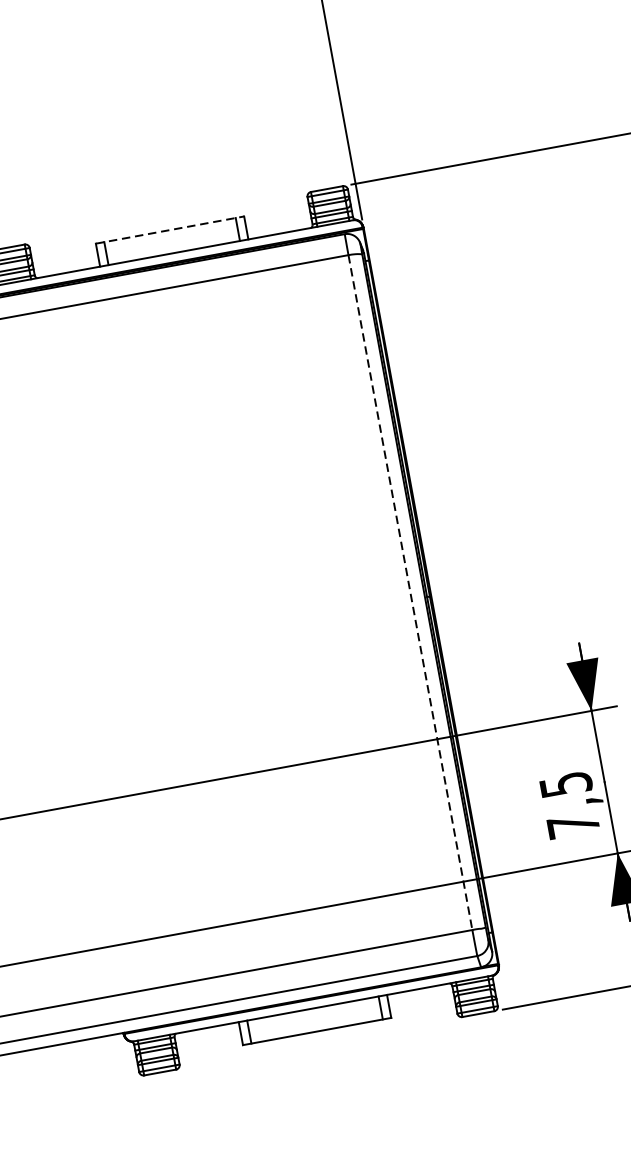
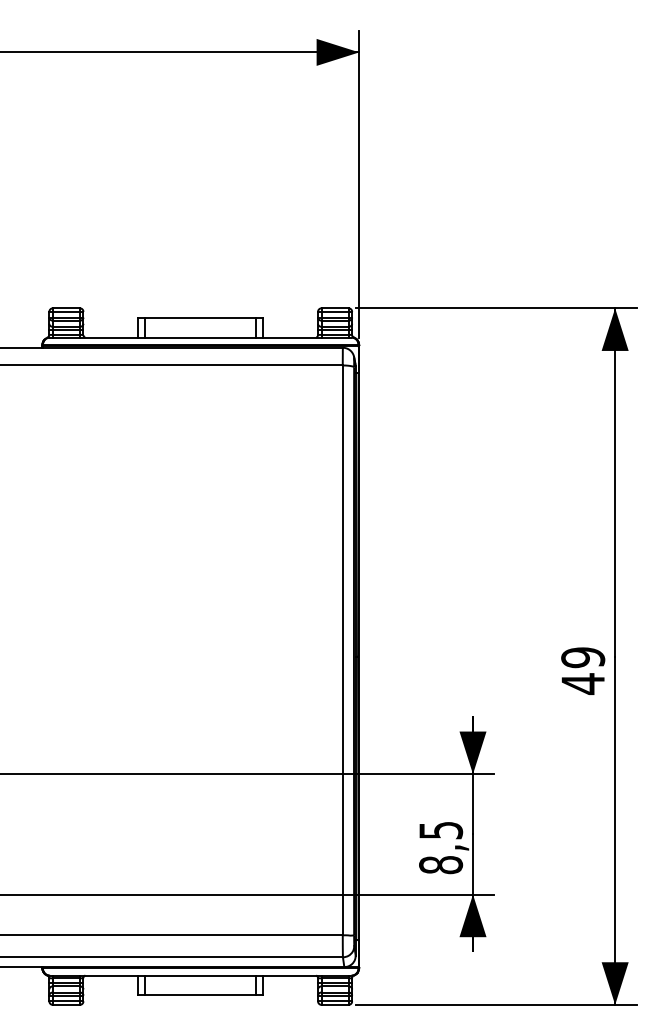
line: (169, 230) -> (200, 318), dashed -> solid
line: (410, 592) -> (342, 650), dashed -> solid
text: (574, 825) -> (441, 865), 7,5 -> 8,5

